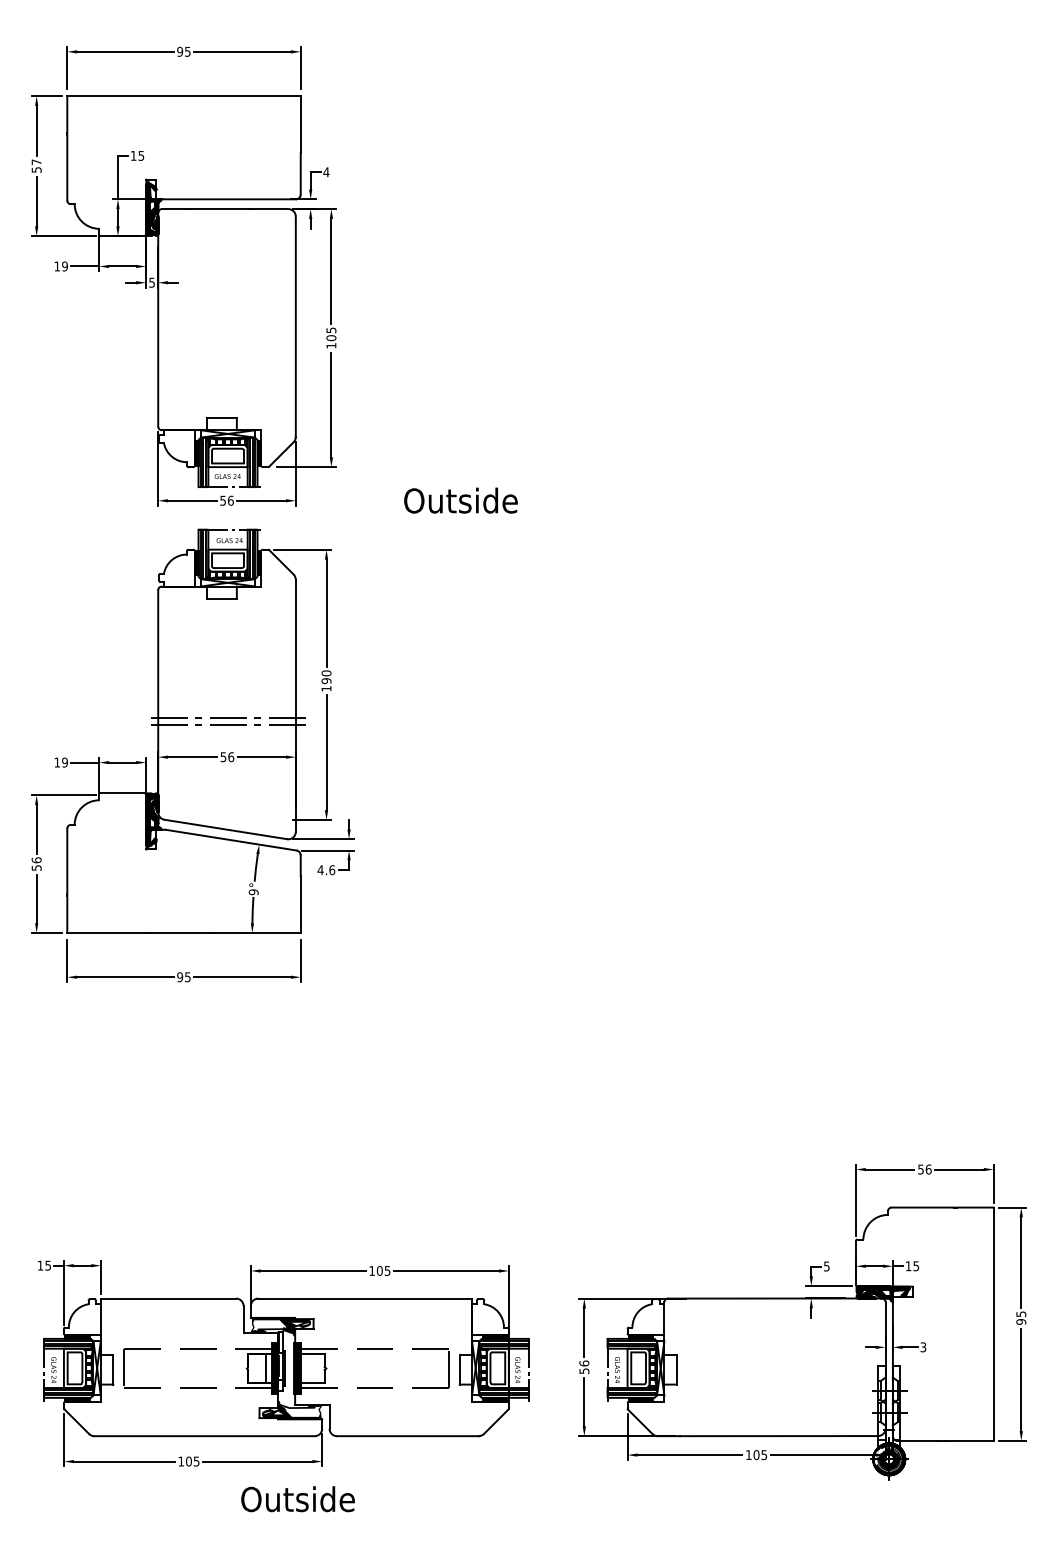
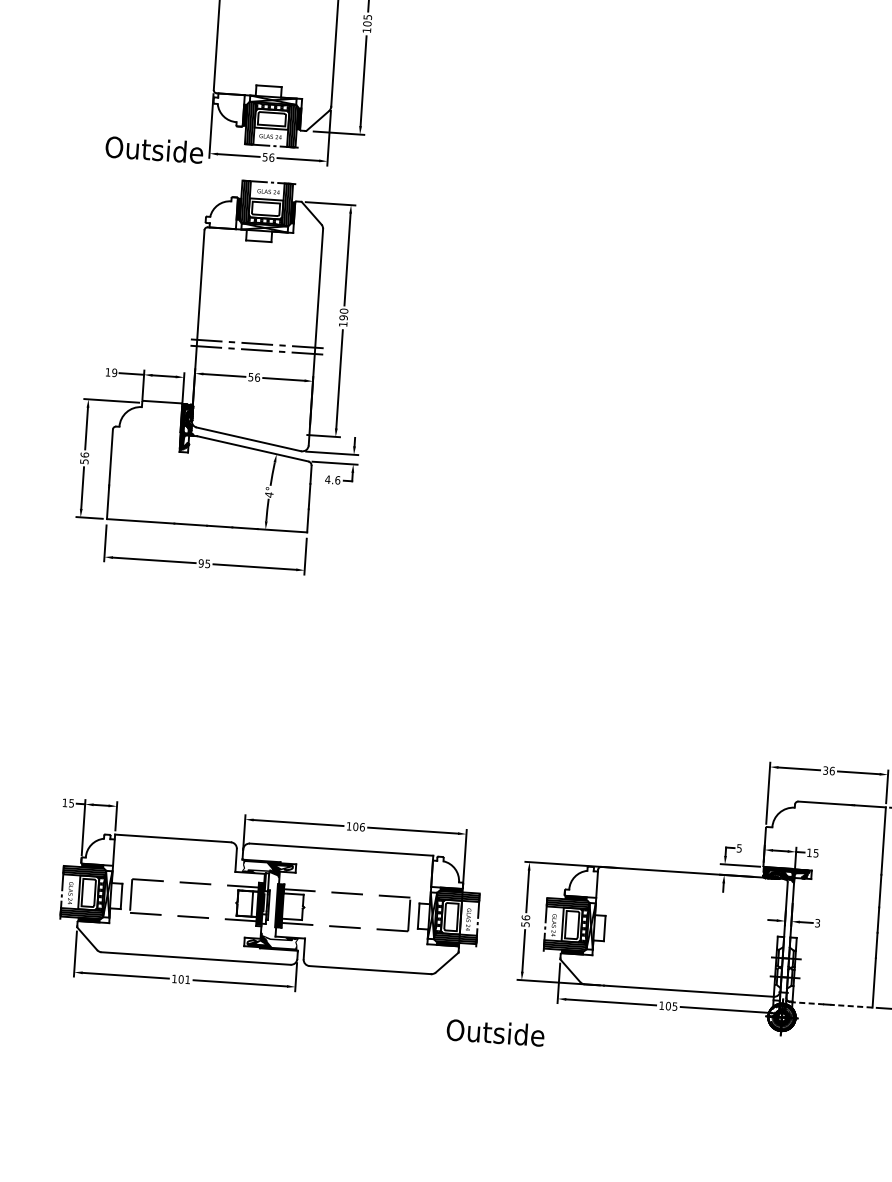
text: (460, 500) -> (154, 149), moved
text: (253, 892) -> (268, 494), 9° -> 4°
text: (920, 1168) -> (825, 769), 56 -> 36
text: (387, 1270) -> (362, 826), 105 -> 106
line: (917, 1440) -> (807, 1002), solid -> dashed
line: (969, 1440) -> (851, 1005), solid -> dashed
text: (196, 1461) -> (187, 979), 105 -> 101
text: (297, 1499) -> (495, 1032), moved

